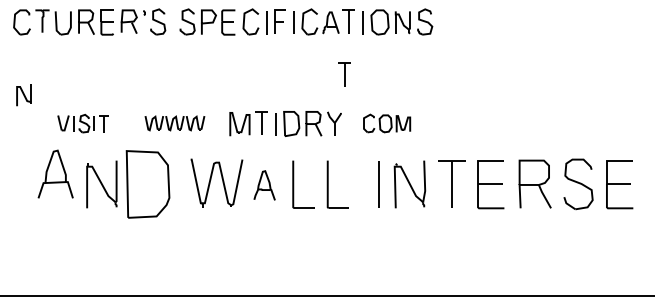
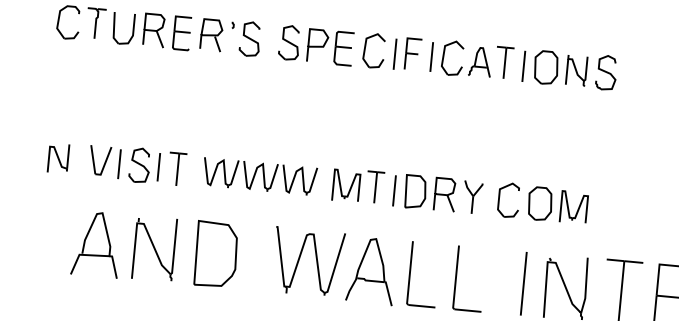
part: (344, 74) -> (492, 132), removed
part: (23, 95) -> (57, 158), moved
part: (82, 123) -> (136, 165), size x1.43
part: (174, 123) -> (259, 176), size x1.43
part: (386, 123) -> (542, 203), size x1.43
part: (55, 173) -> (96, 243), moved
part: (147, 184) -> (215, 254), size x0.71
part: (264, 185) -> (371, 270), size x1.67

